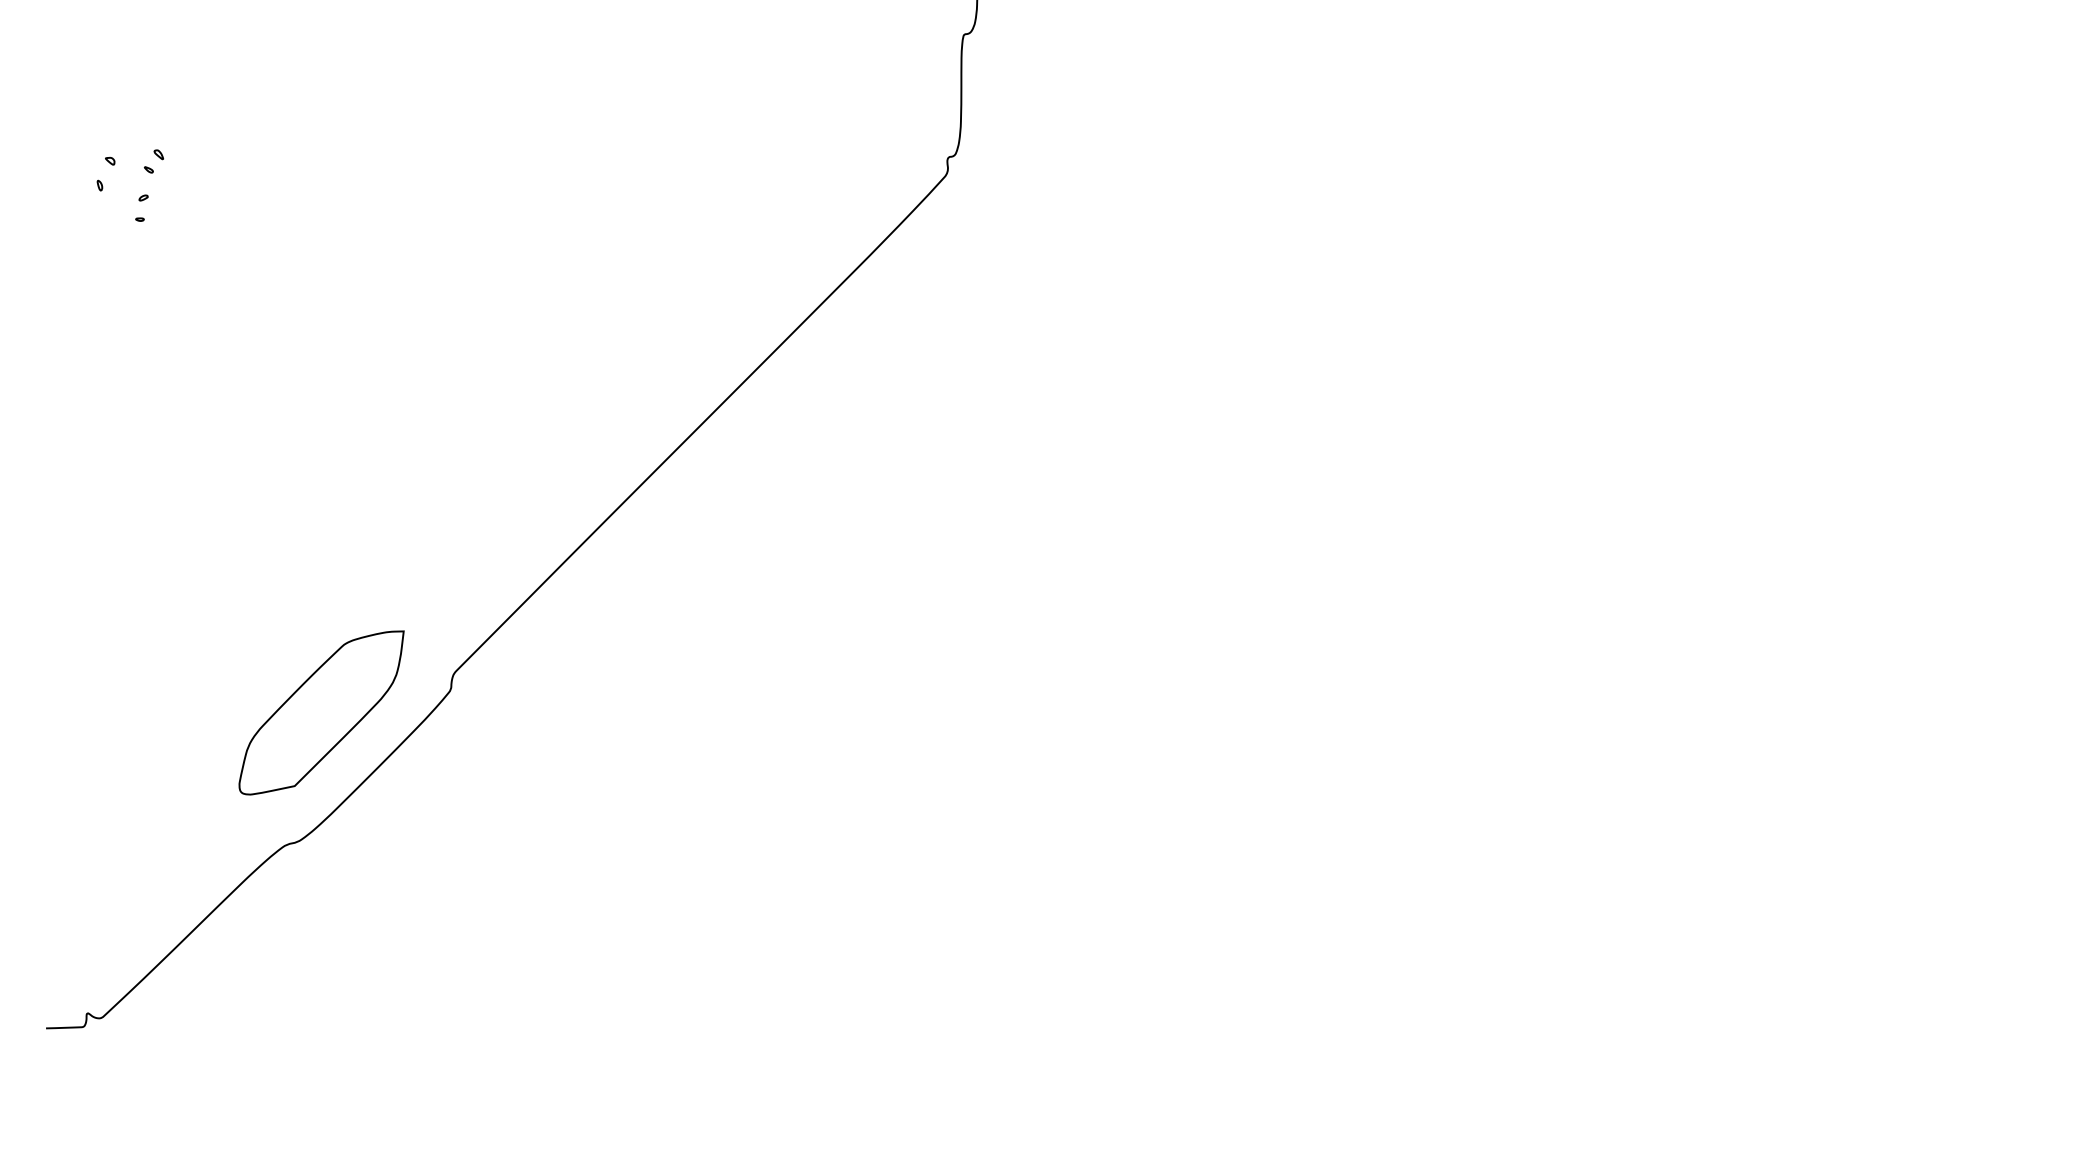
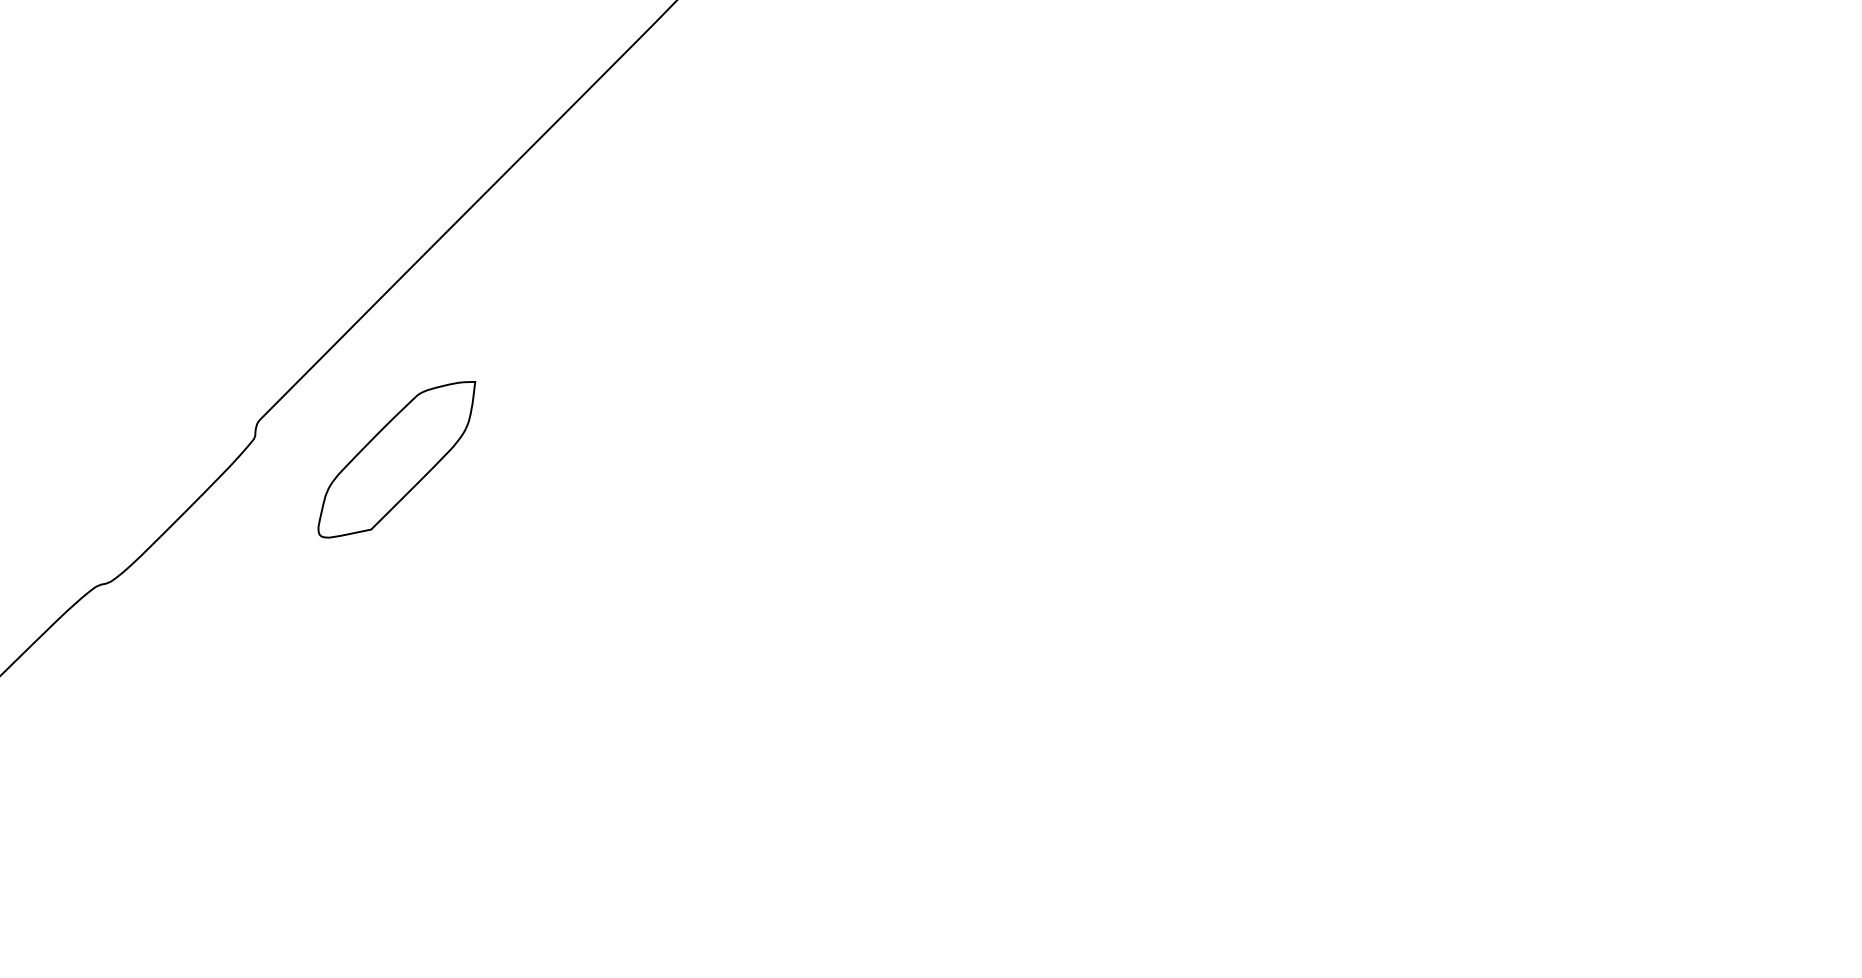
part: (321, 712) -> (396, 459), moved

